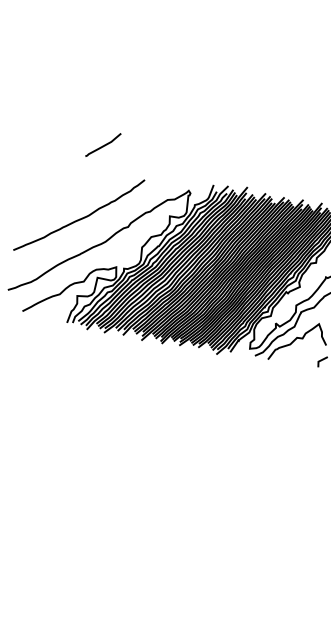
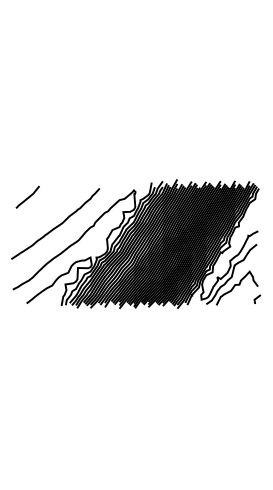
curve: (104, 144) -> (28, 196), moved

